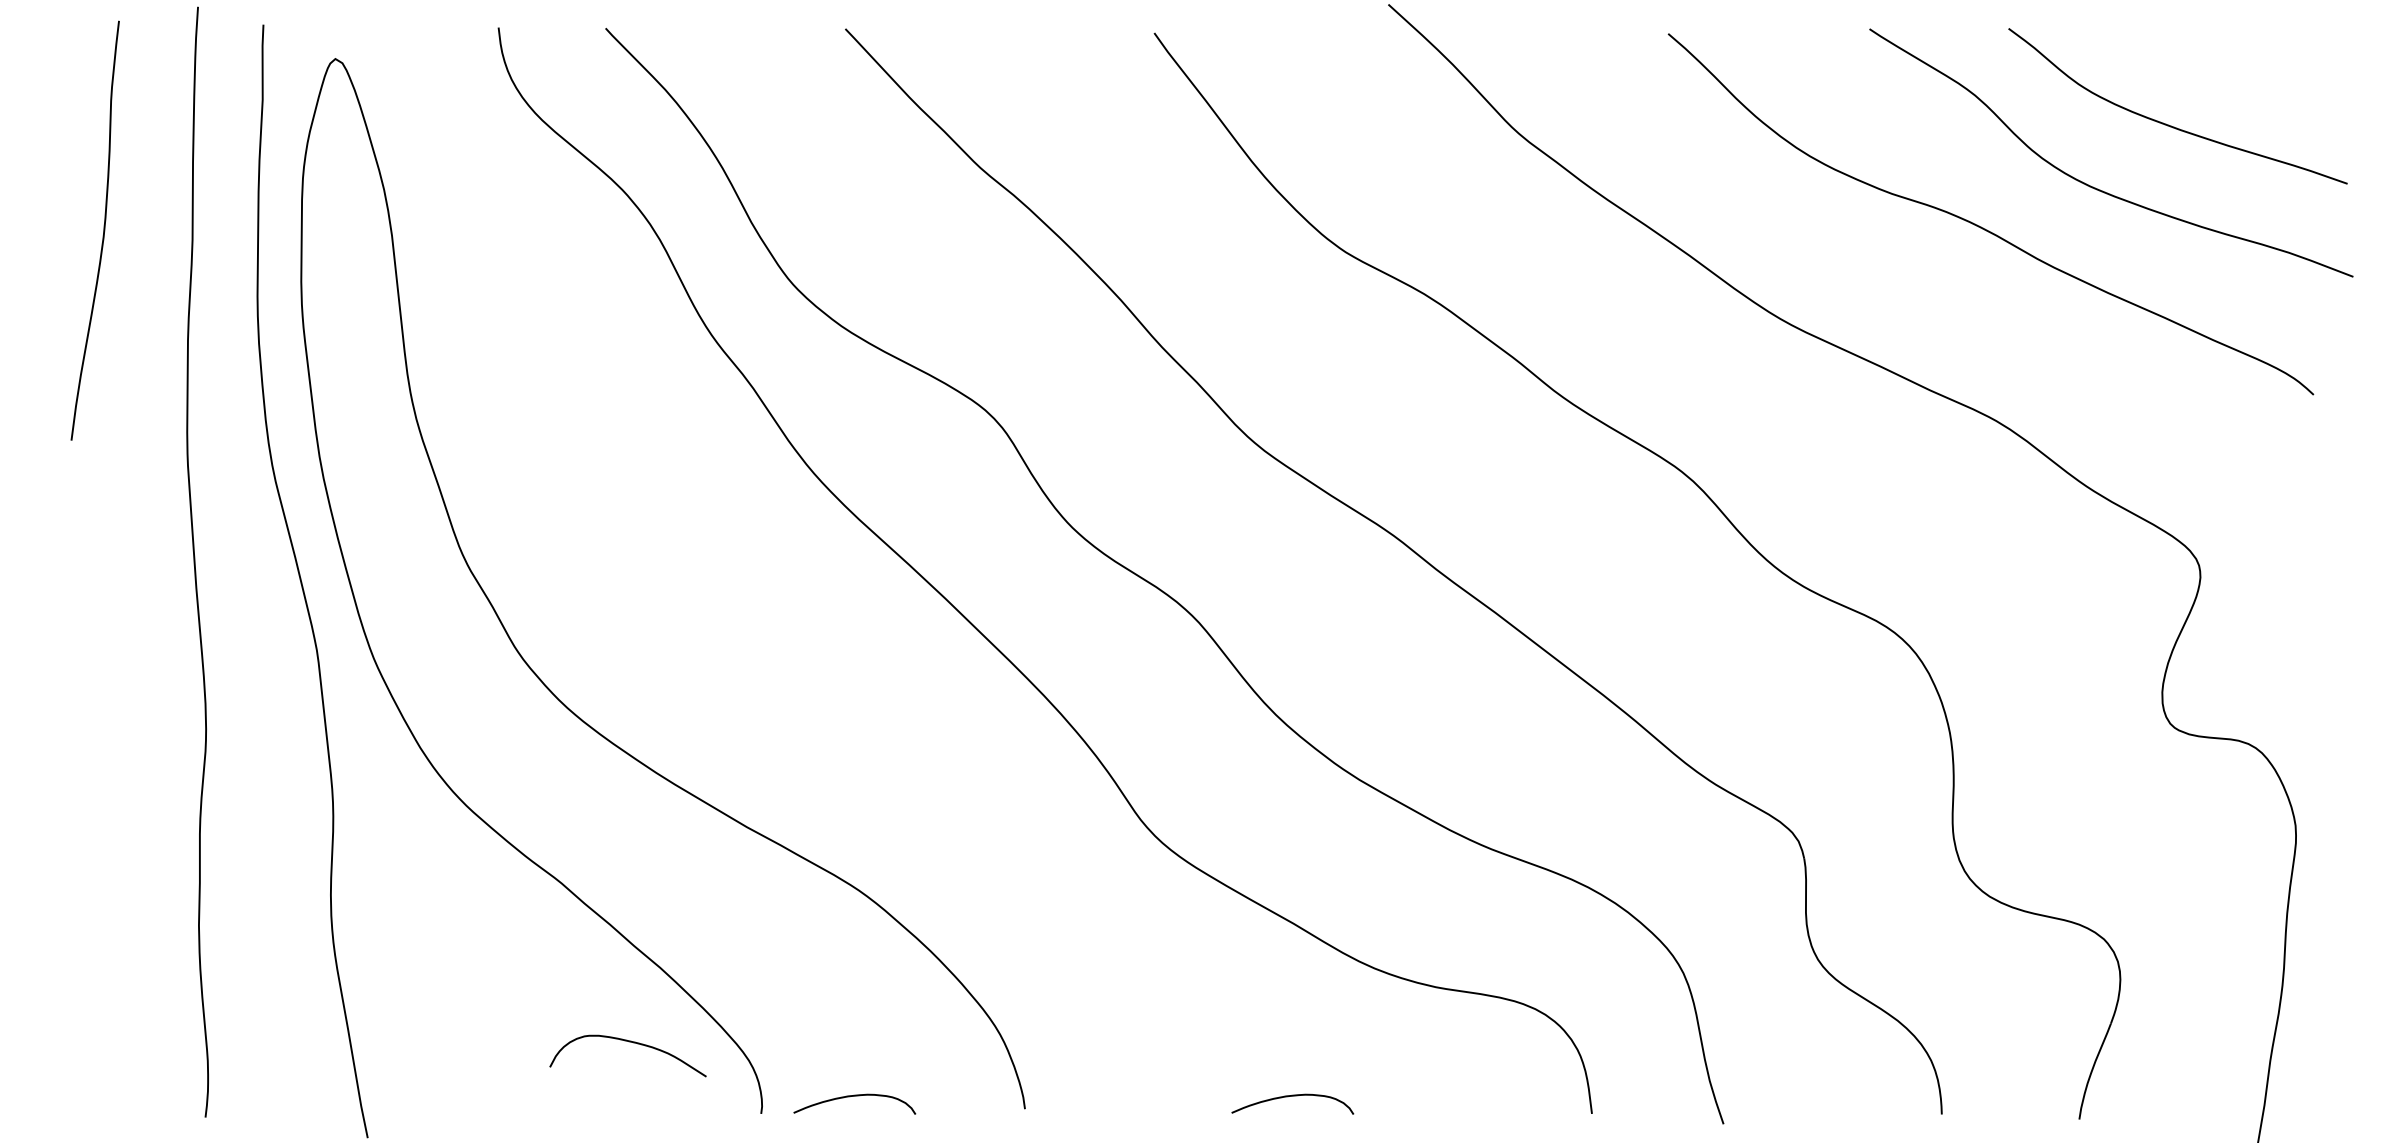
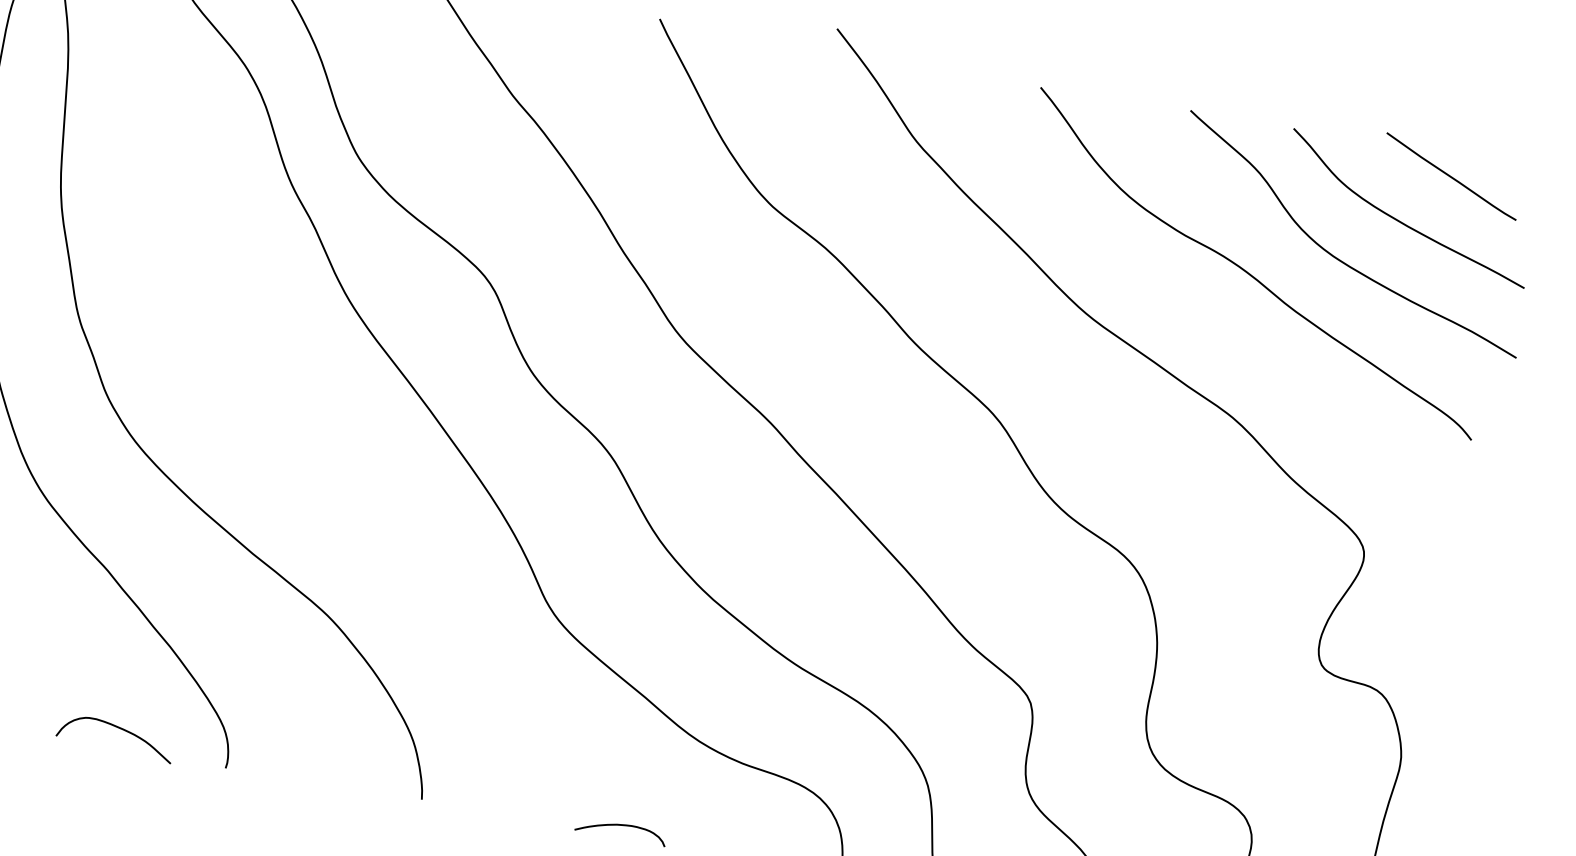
curve: (2226, 54) -> (1451, 176), added
curve: (629, 1042) -> (118, 728), moved
curve: (854, 1096) -> (297, 767), removed

